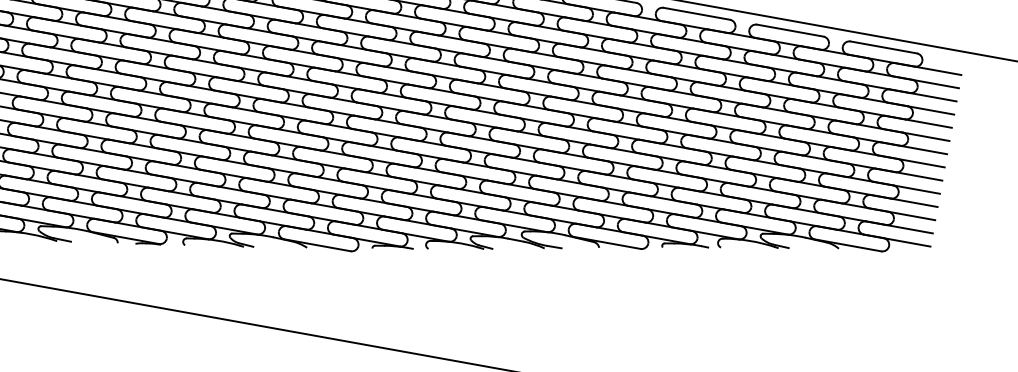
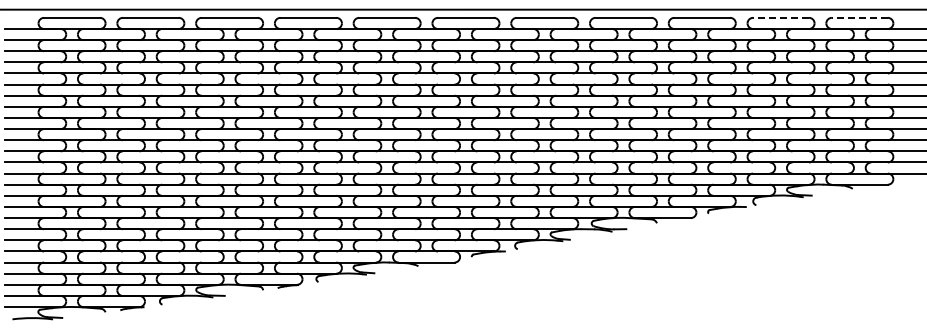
line: (790, 30) -> (781, 17), solid -> dashed
line: (883, 46) -> (859, 17), solid -> dashed

